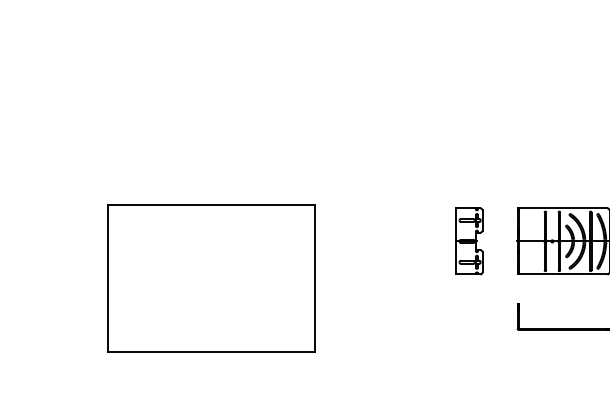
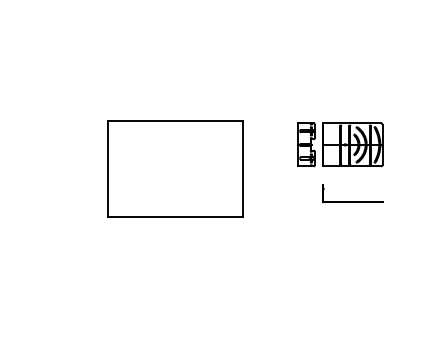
part: (469, 240) -> (306, 144), moved
part: (211, 277) -> (175, 168), moved

